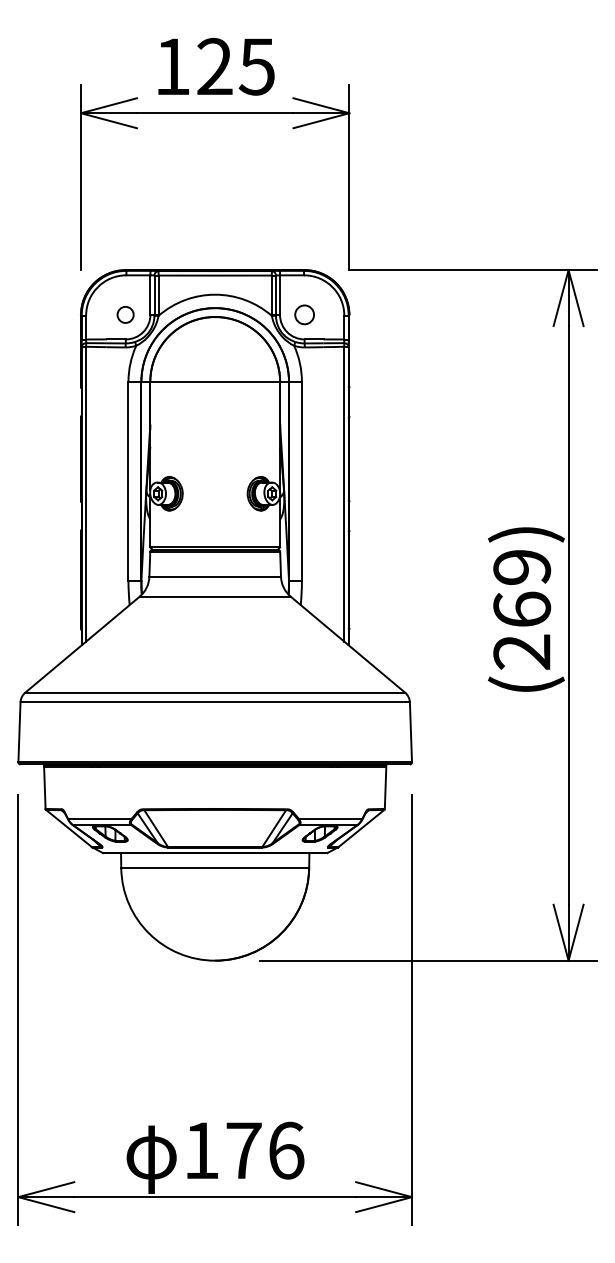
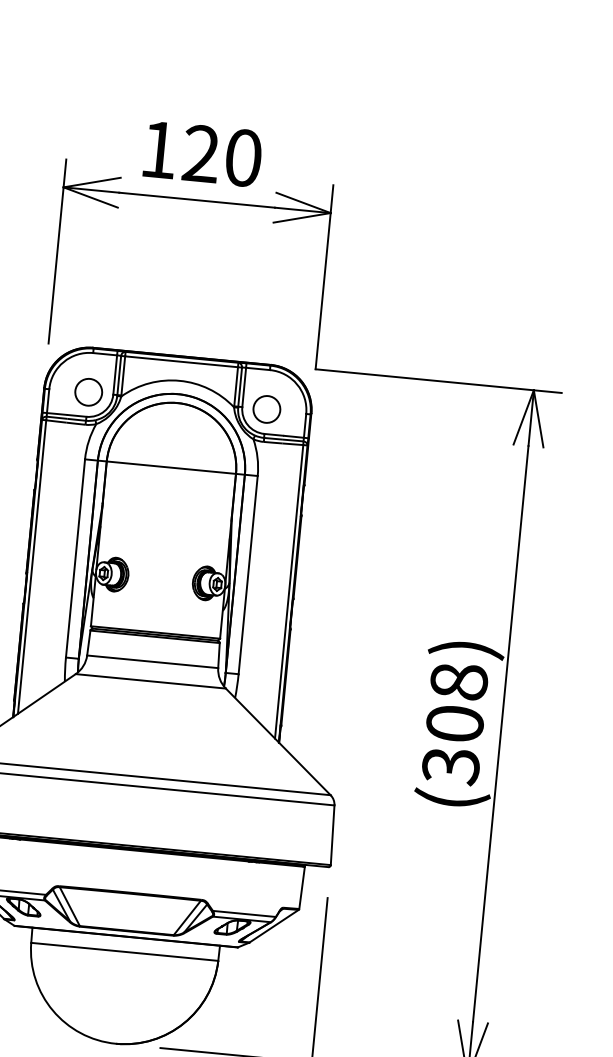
text: (256, 66) -> (242, 157), 125 -> 120
circle: (125, 314) -> (88, 391), size x1.67
circle: (304, 314) -> (266, 409), size x1.43
text: (522, 609) -> (455, 723), (269) -> (308)

